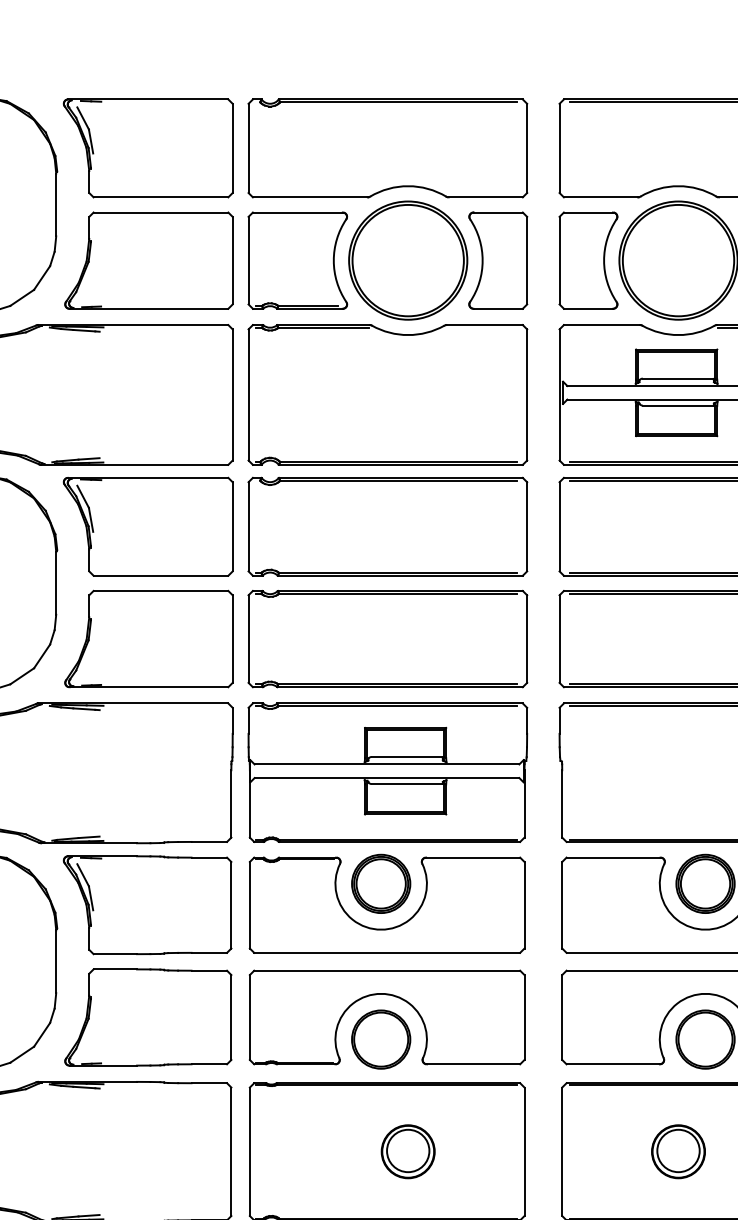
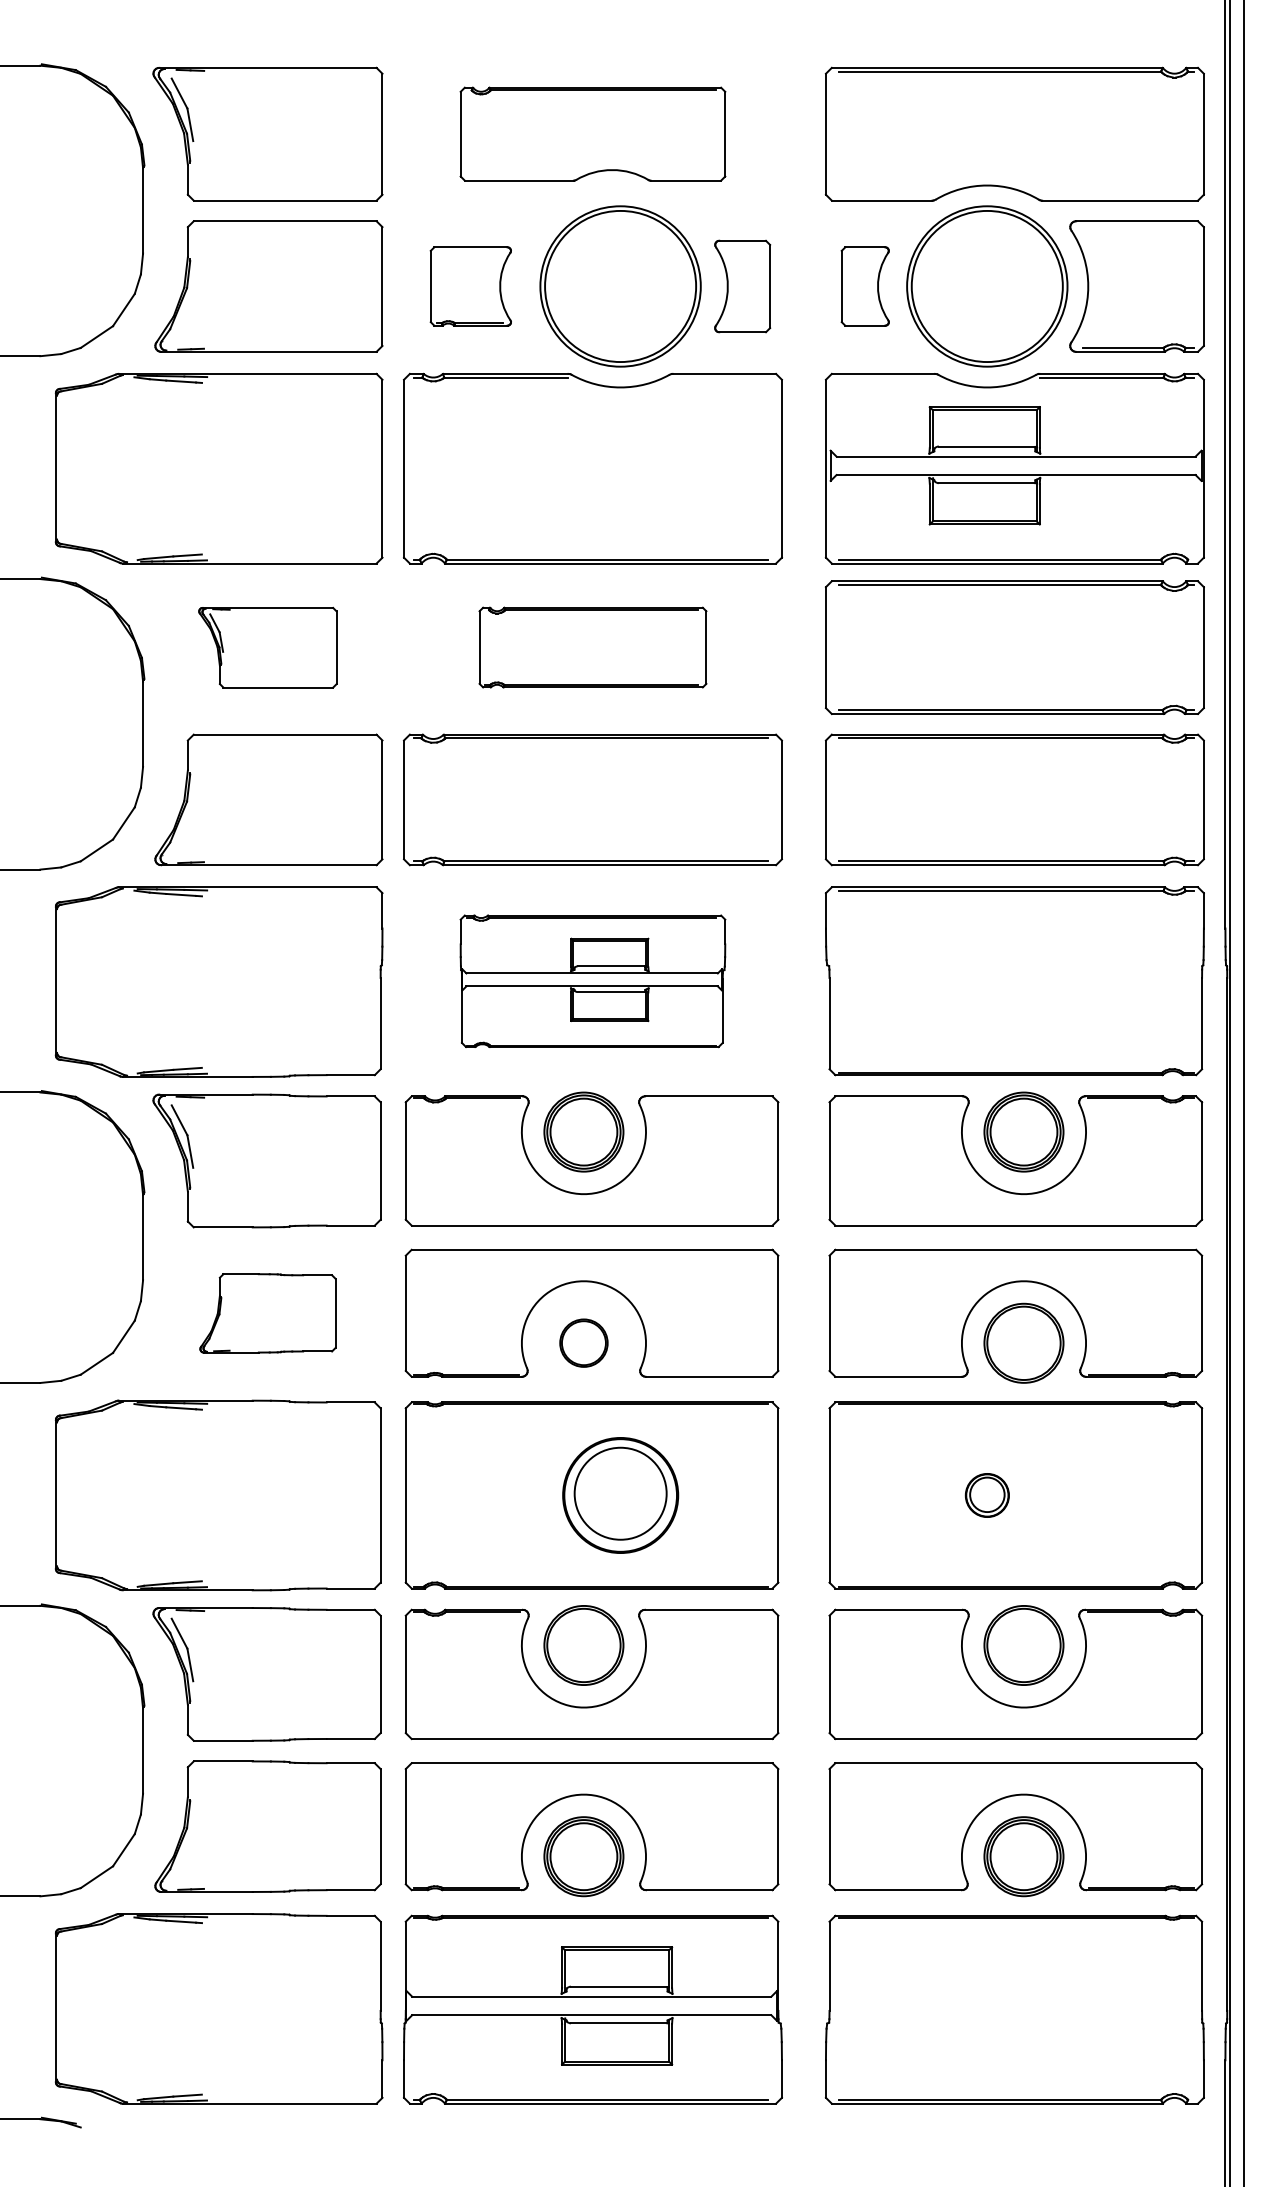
part: (387, 147) -> (592, 133), size x0.7
part: (297, 260) -> (470, 286), size x0.6
part: (498, 260) -> (742, 286), size x0.7
part: (588, 260) -> (865, 286), size x0.6
part: (147, 526) -> (267, 647), size x0.6
part: (387, 526) -> (592, 647), size x0.6
part: (387, 772) -> (592, 981), size x0.7
part: (147, 1017) -> (267, 1313), size x0.6
part: (380, 1039) -> (583, 1342), size x0.6
part: (408, 1151) -> (620, 1495), size x1.6
part: (678, 1151) -> (987, 1495), size x0.6

